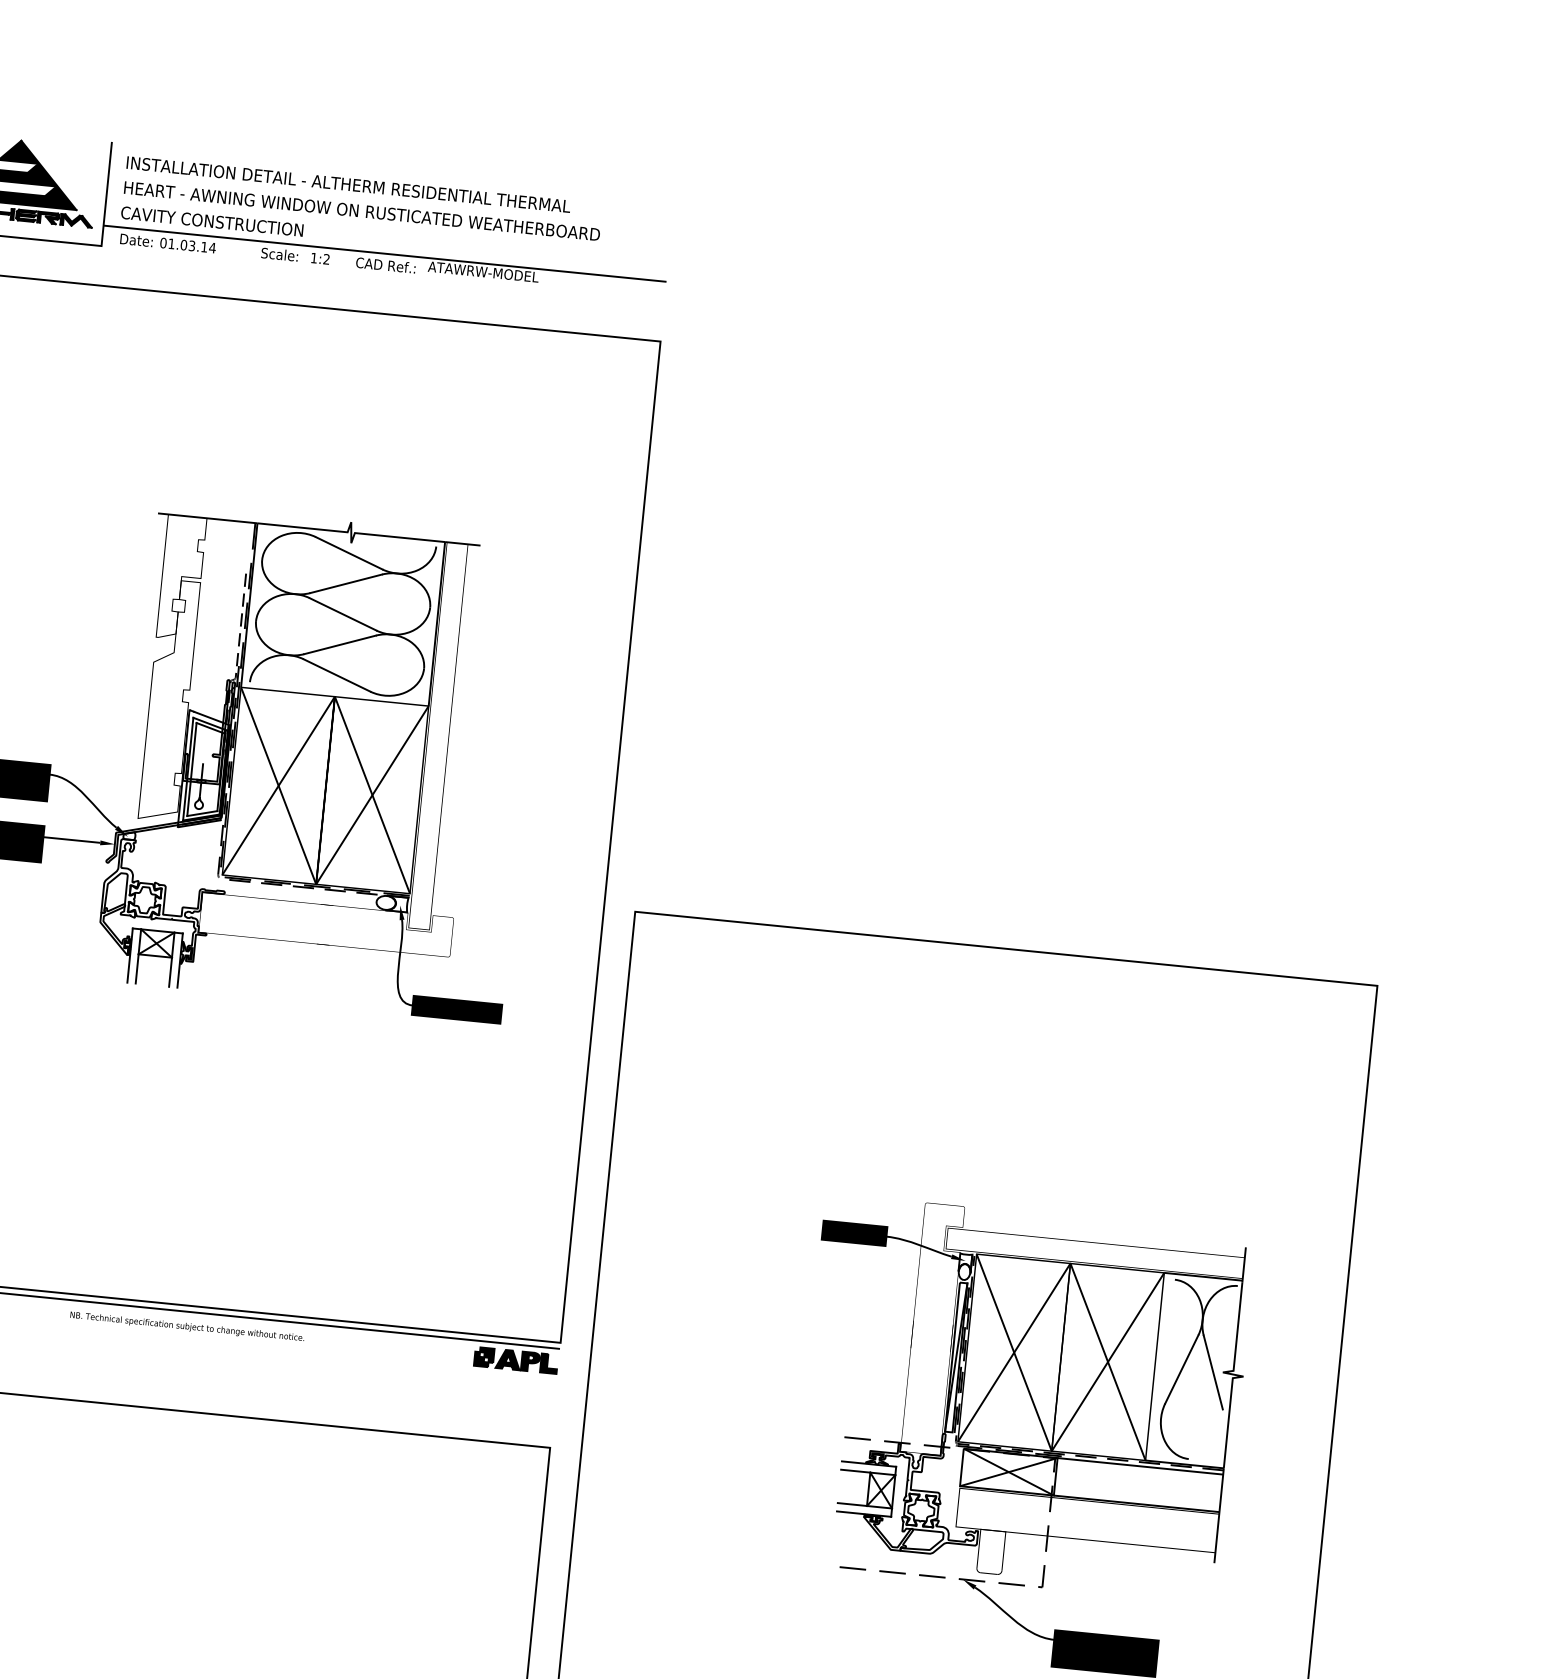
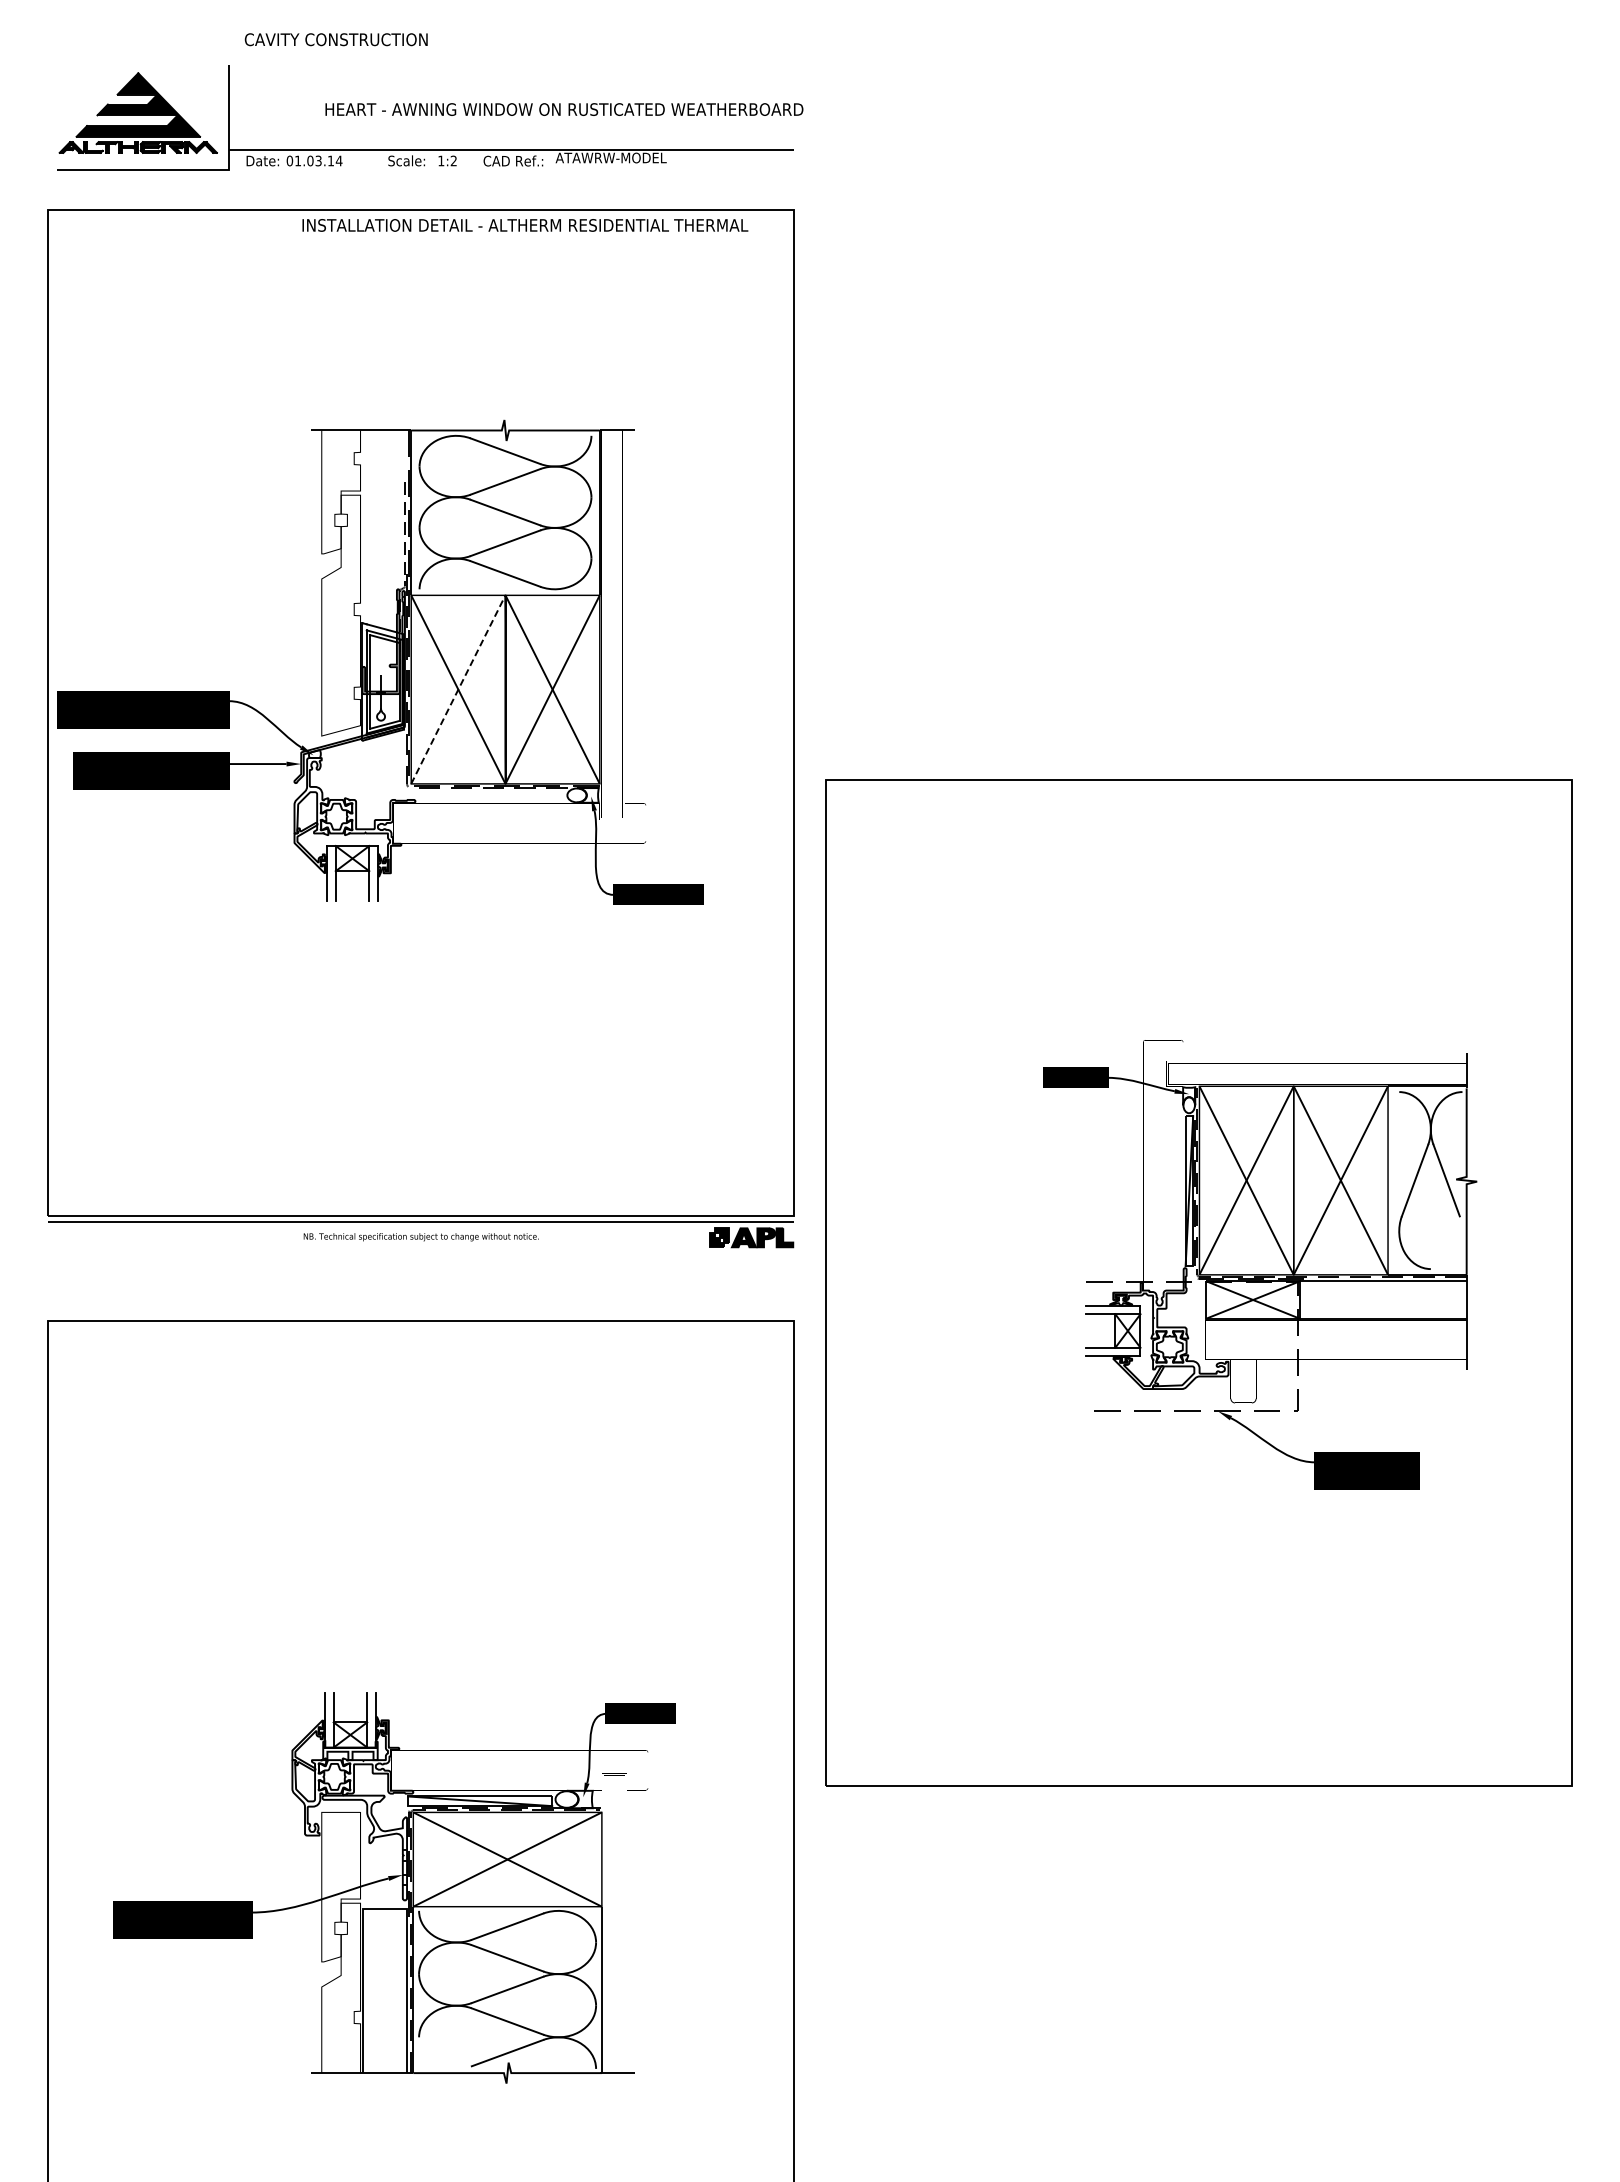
text: (348, 184) -> (525, 225), moved
text: (362, 211) -> (564, 109), moved
text: (211, 221) -> (335, 39), moved
line: (278, 785) -> (458, 689), solid -> dashed

